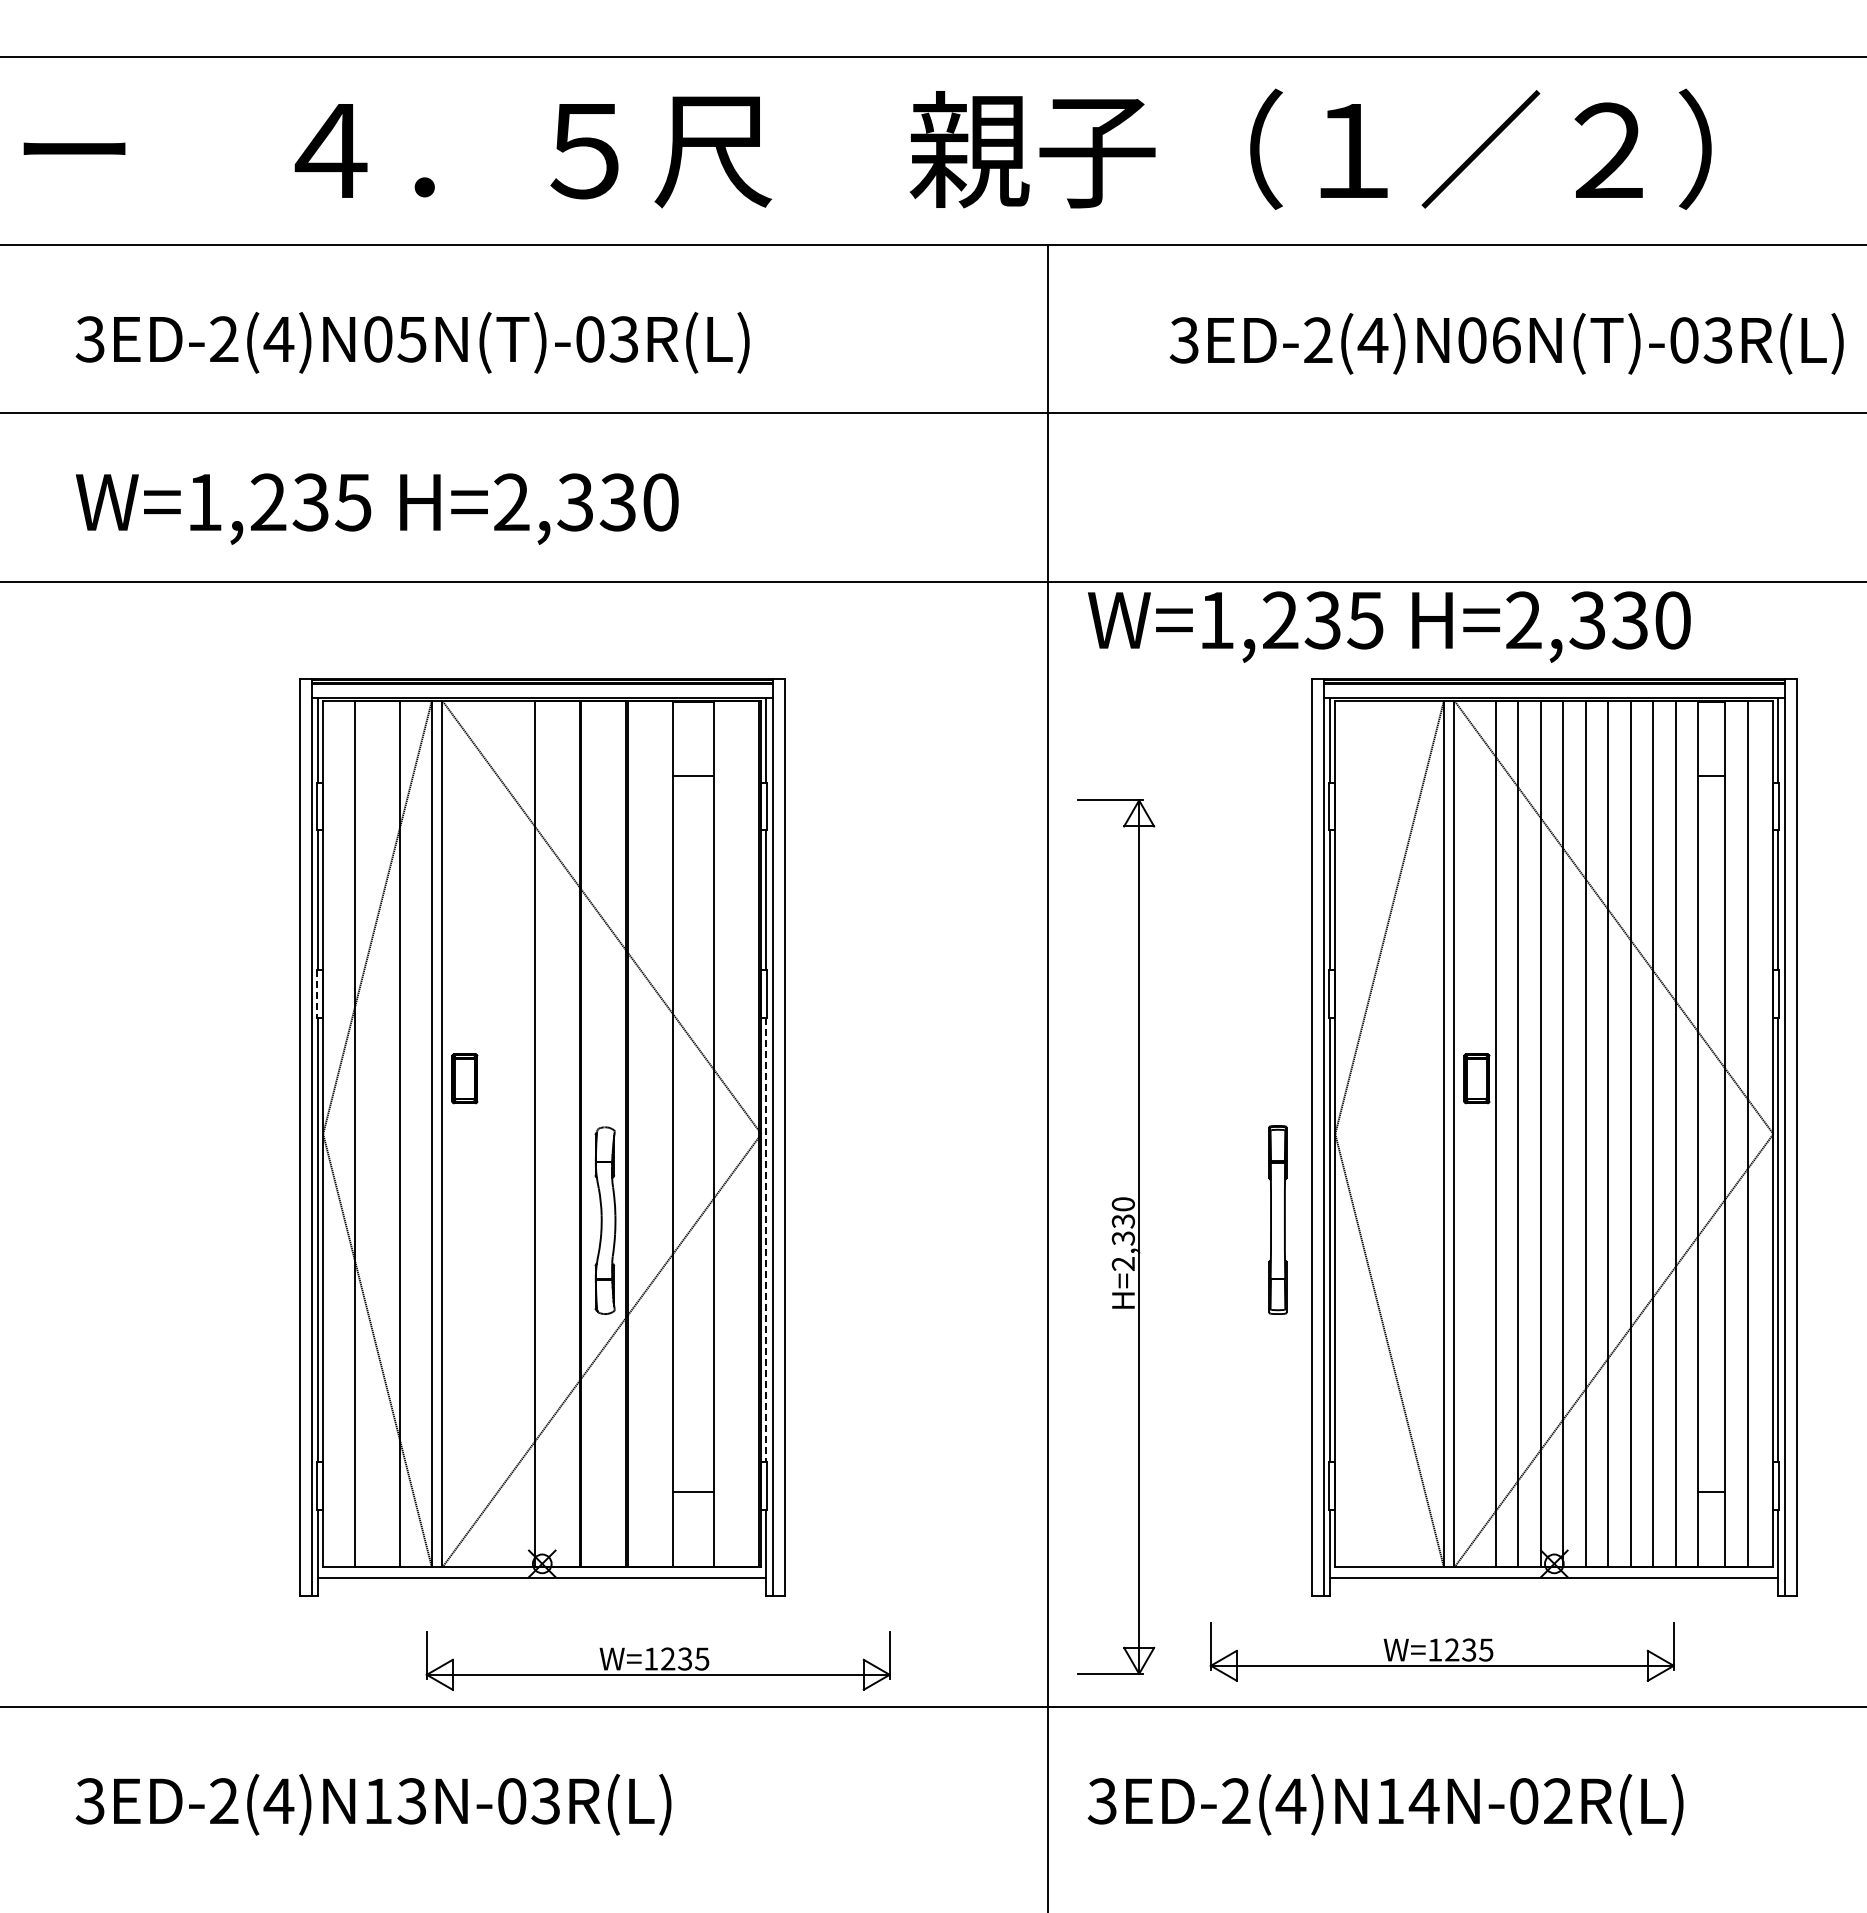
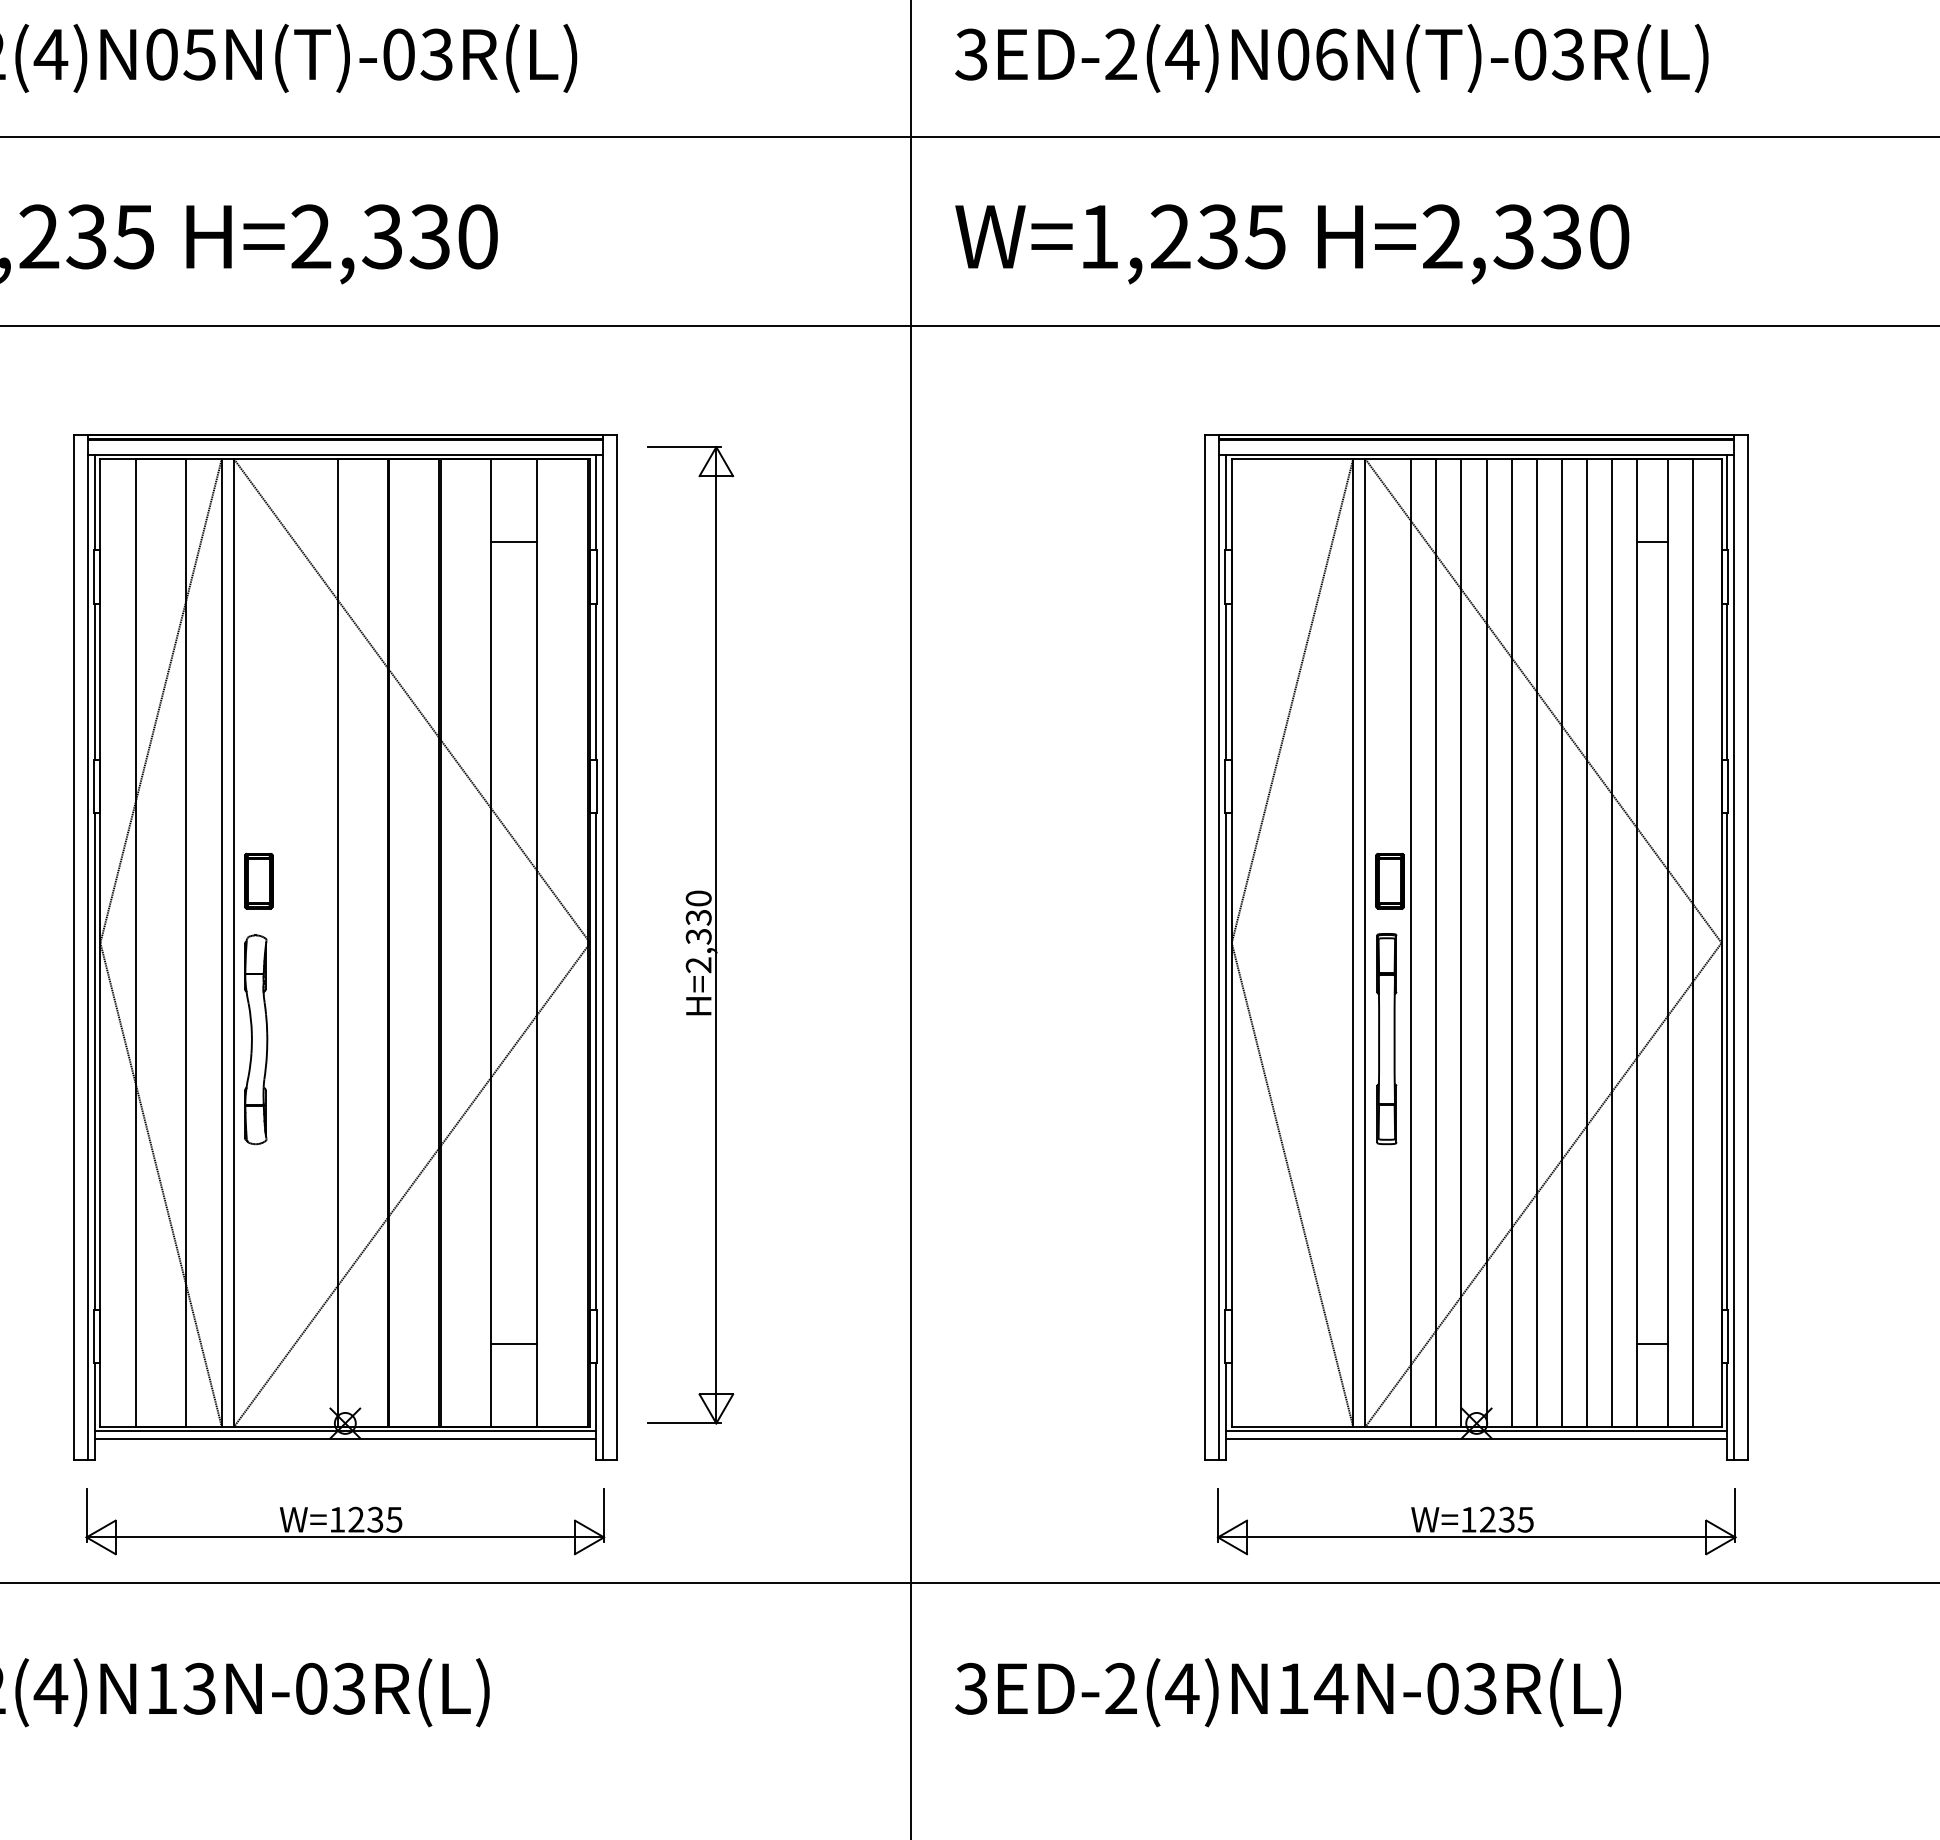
text: (1506, 343) -> (1331, 58), moved
text: (1389, 626) -> (1292, 243), moved
line: (317, 994) -> (94, 786), dashed -> solid
part: (1277, 1219) -> (1386, 1038), moved
part: (605, 1220) -> (256, 1039), moved
part: (1116, 1236) -> (691, 934), moved
line: (766, 1240) -> (595, 1061), dashed -> solid
line: (542, 1570) -> (345, 1430), added
line: (1554, 1570) -> (1476, 1430), added
part: (1441, 1651) -> (1475, 1521), moved
part: (657, 1660) -> (344, 1521), moved
text: (1557, 1801) -> (1480, 1689), 3ED-2(4)N14N-02R(L) -> 3ED-2(4)N14N-03R(L)

